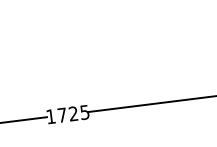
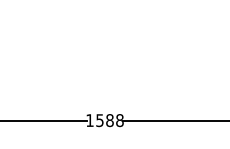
text: (73, 113) -> (109, 120), 1725 -> 1588

